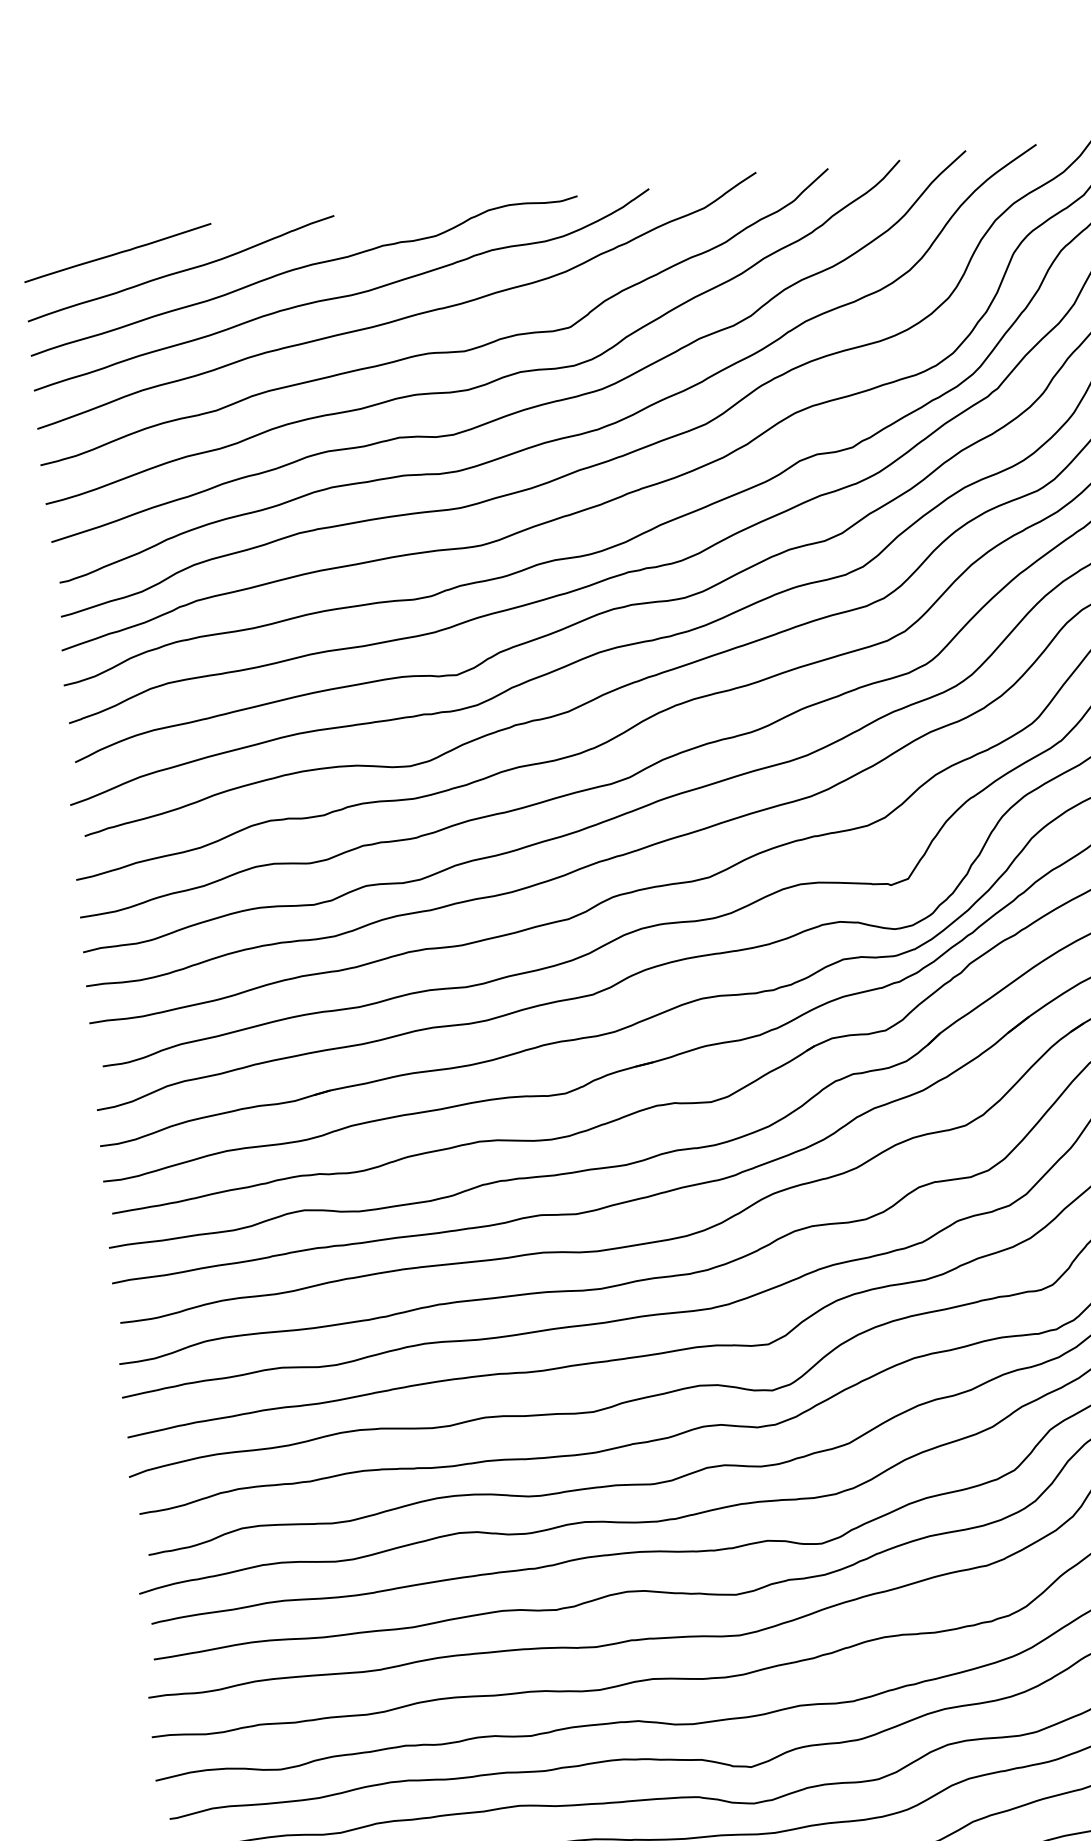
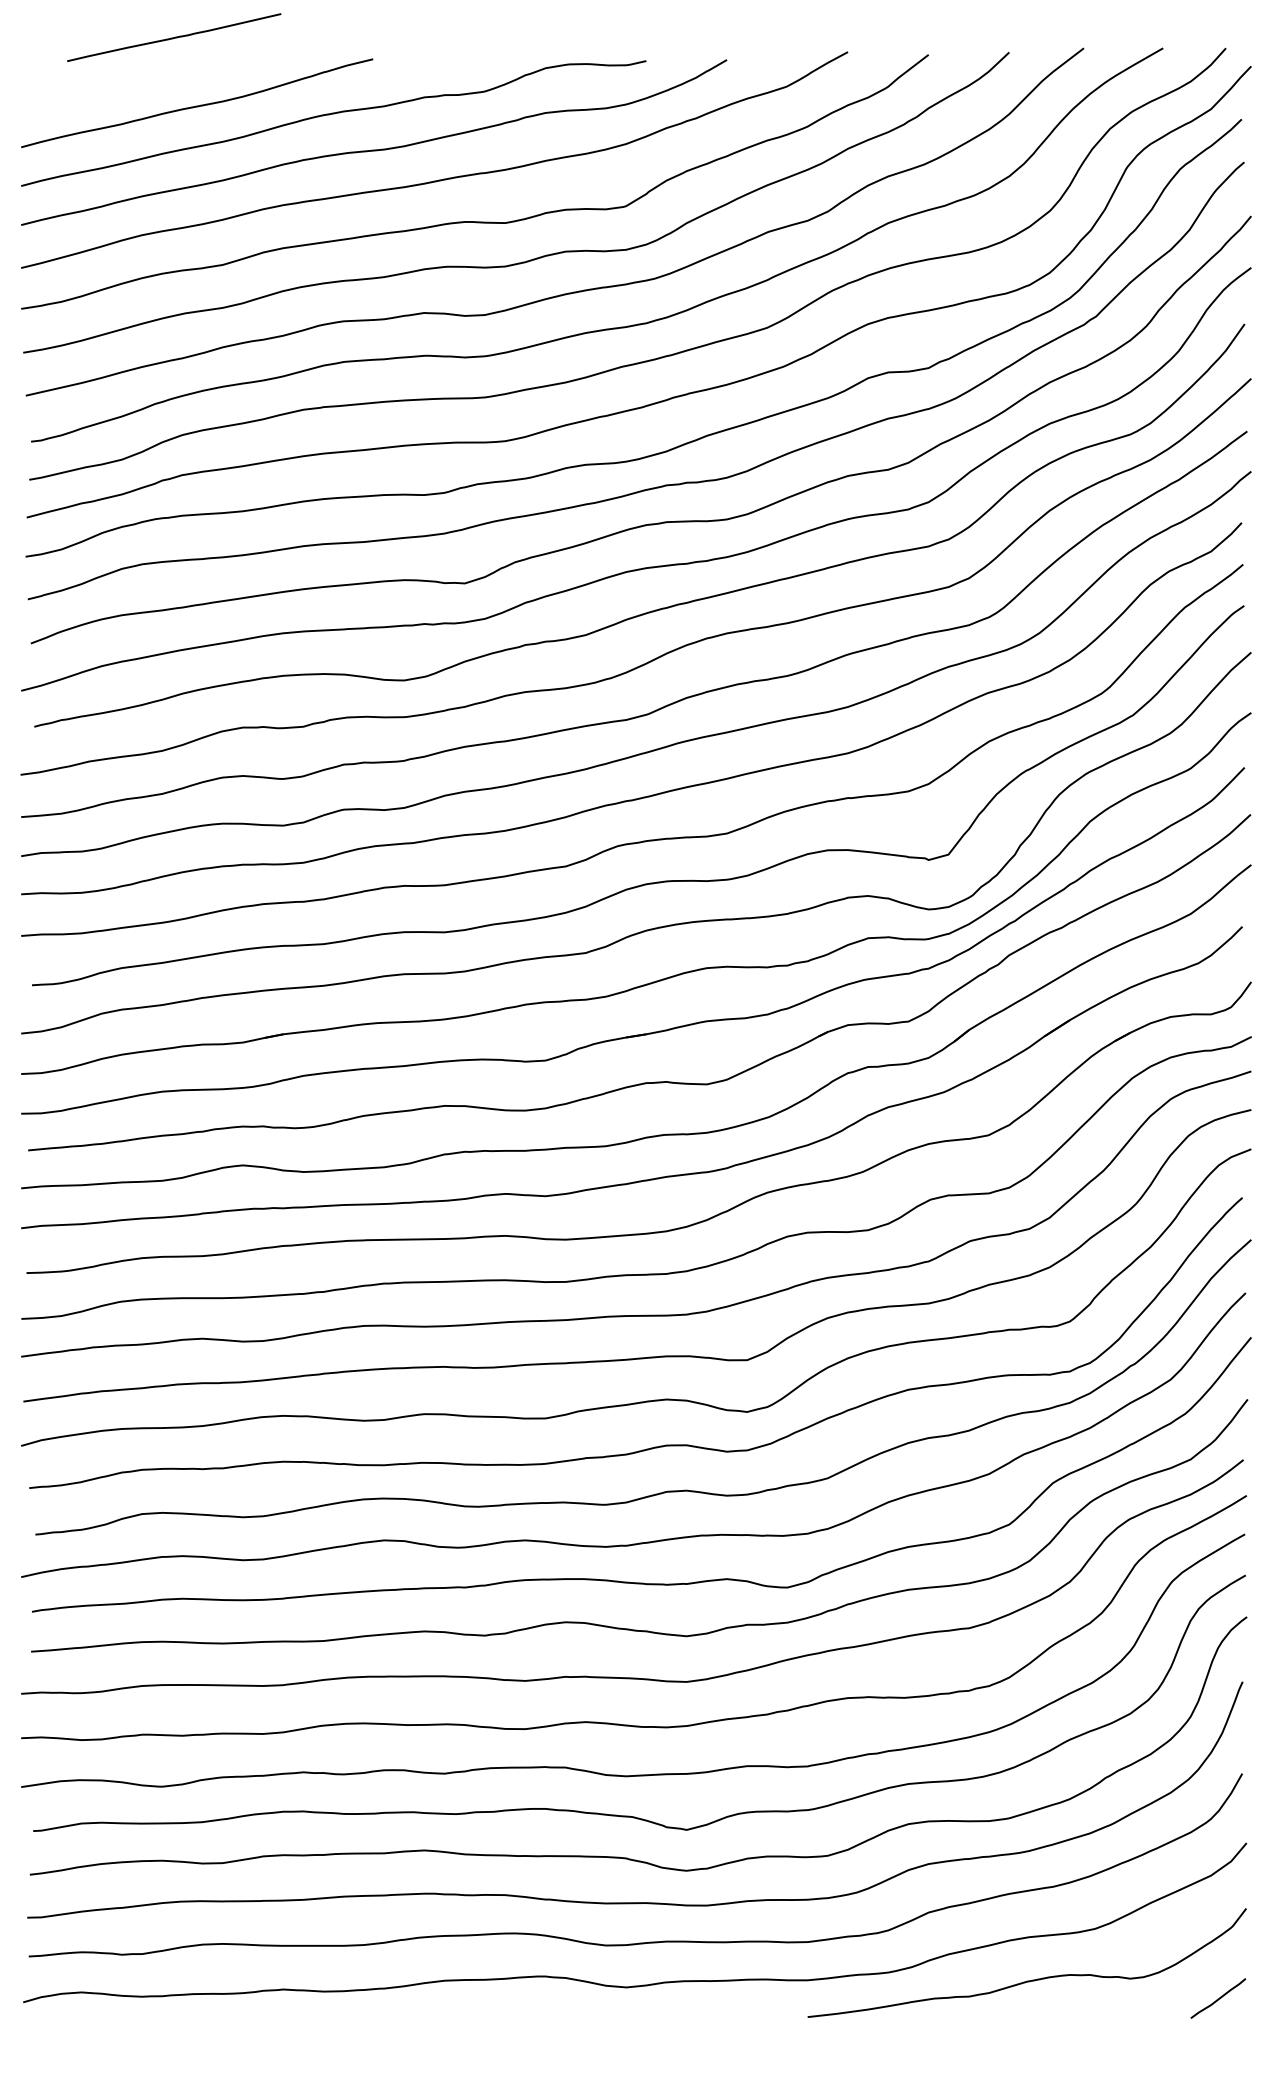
curve: (118, 252) -> (174, 37), moved

